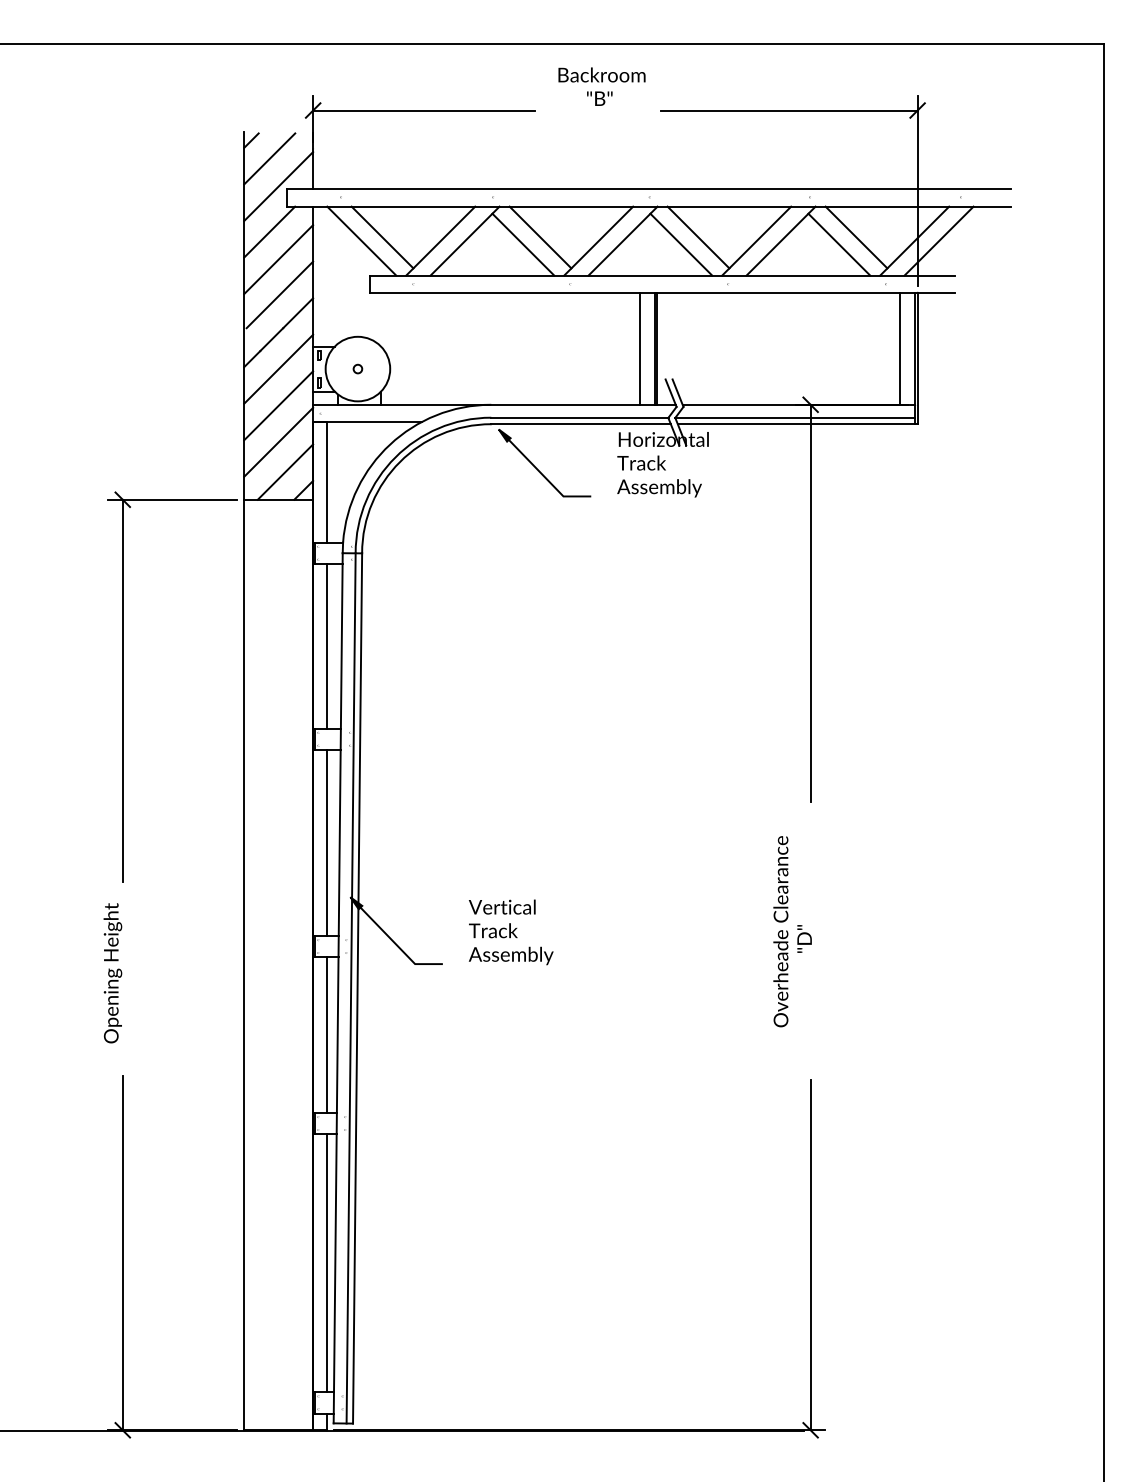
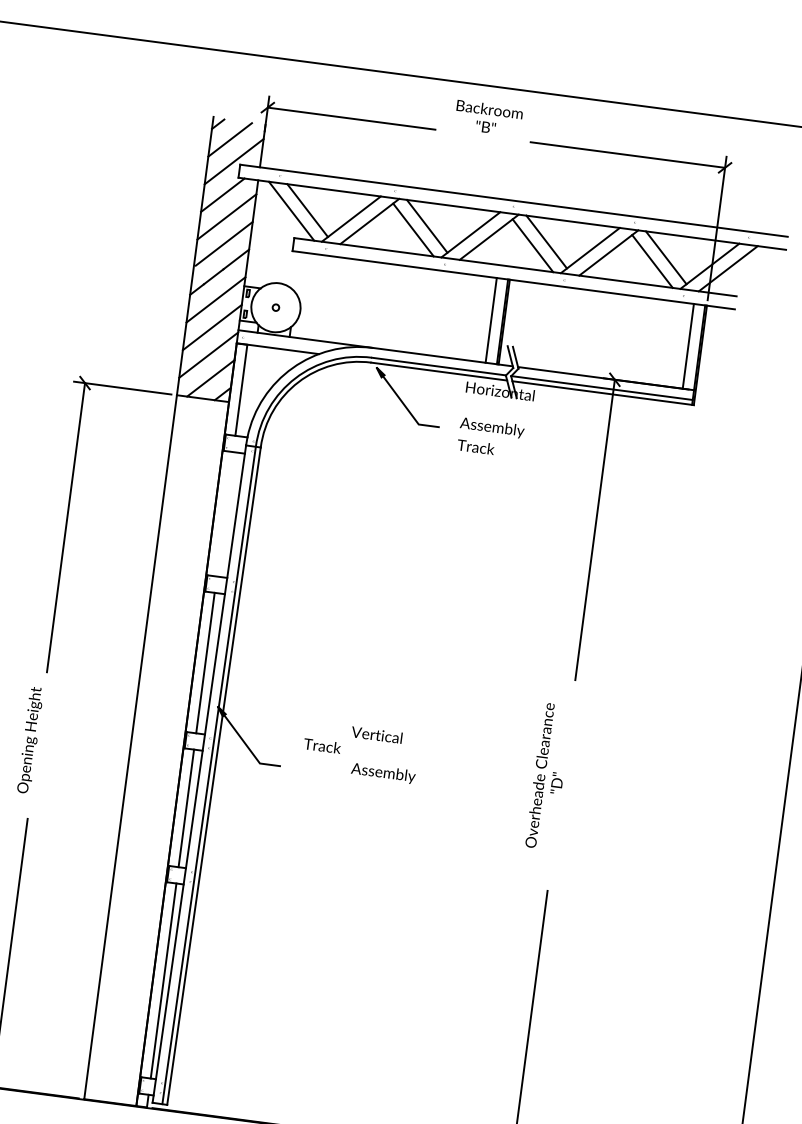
text: (641, 462) -> (475, 446), moved
line: (327, 646) -> (225, 514), removed
text: (502, 906) -> (377, 734), moved
text: (511, 955) -> (383, 773), moved

